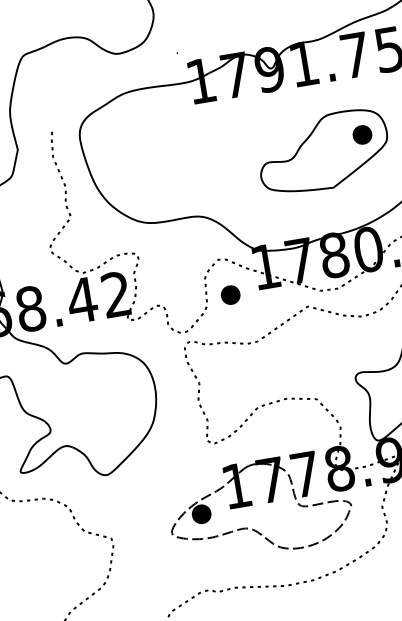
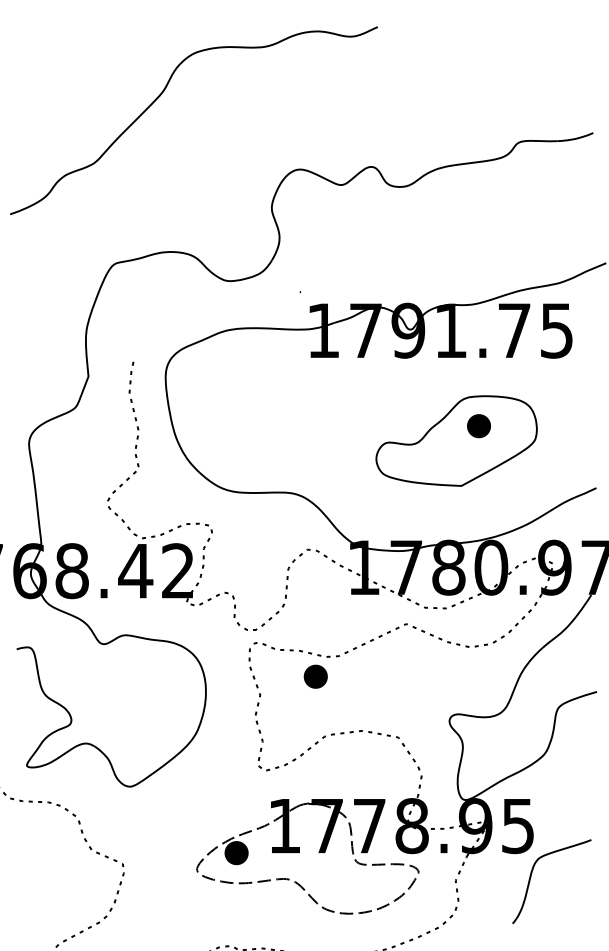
part: (362, 135) -> (478, 426), moved
part: (230, 294) -> (315, 676), moved

